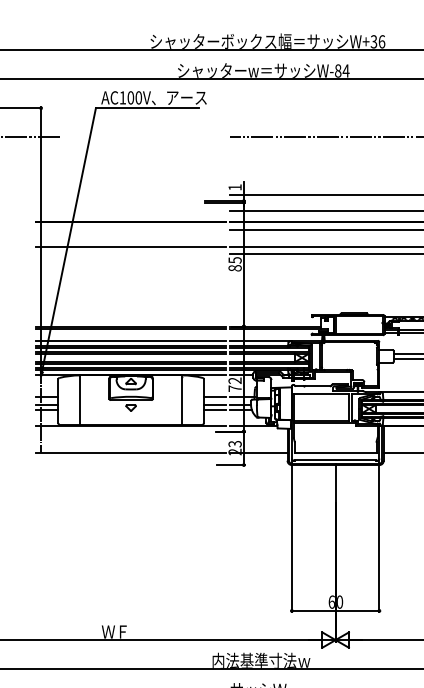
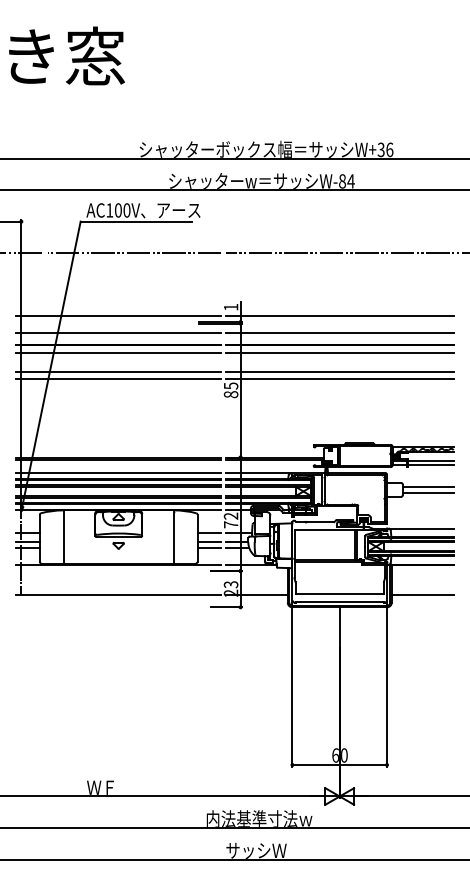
line: (145, 137) -> (134, 253), added
line: (130, 195) -> (118, 315), added
line: (130, 210) -> (118, 332), added
line: (130, 230) -> (118, 353), added
line: (130, 253) -> (118, 378), added

